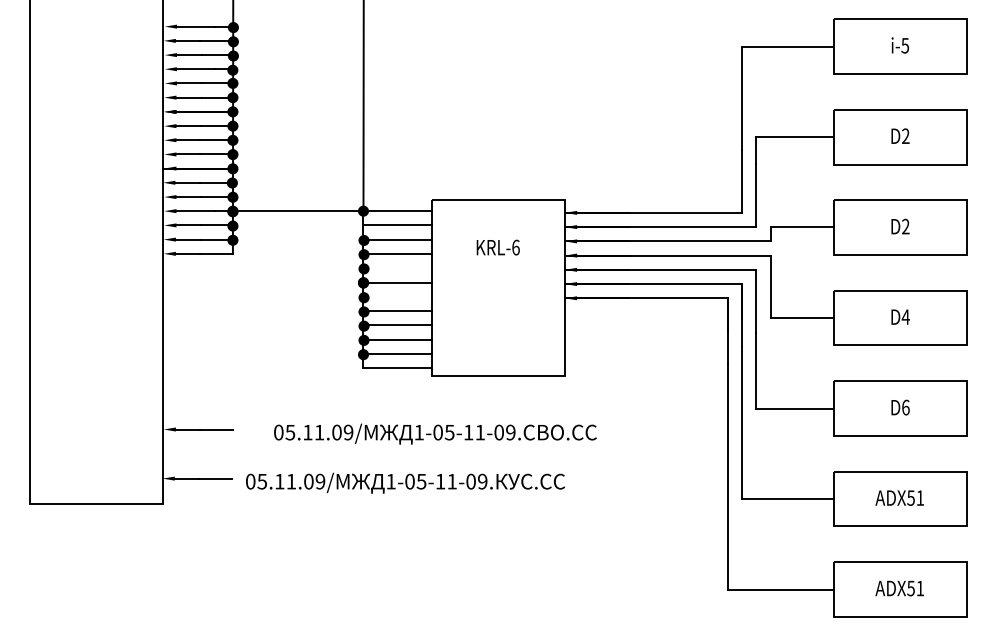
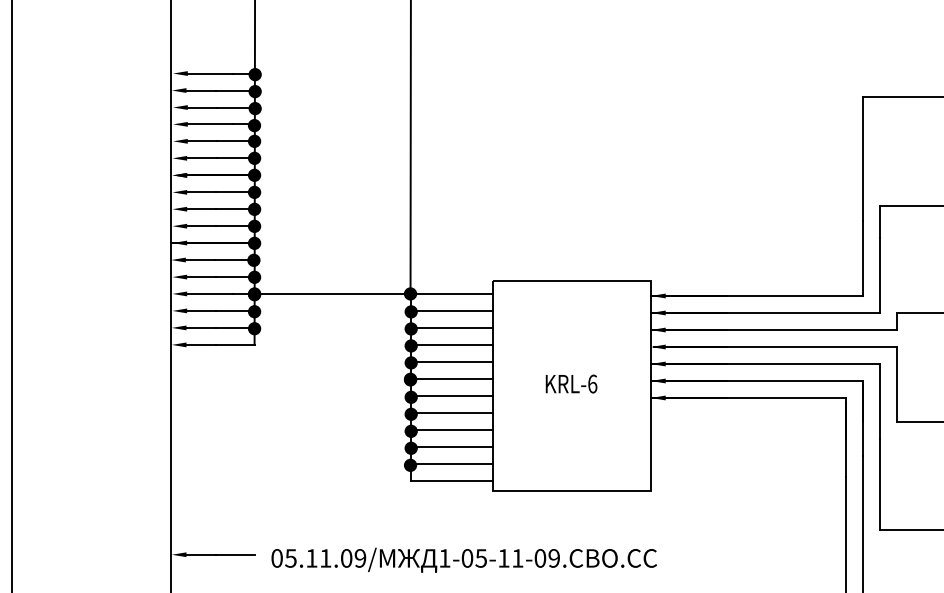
fill: (363, 225) -> (410, 311), added
text: (497, 247) -> (570, 383), moved
line: (398, 268) -> (452, 362), added
line: (398, 296) -> (452, 395), added
text: (435, 433) -> (464, 559), moved

